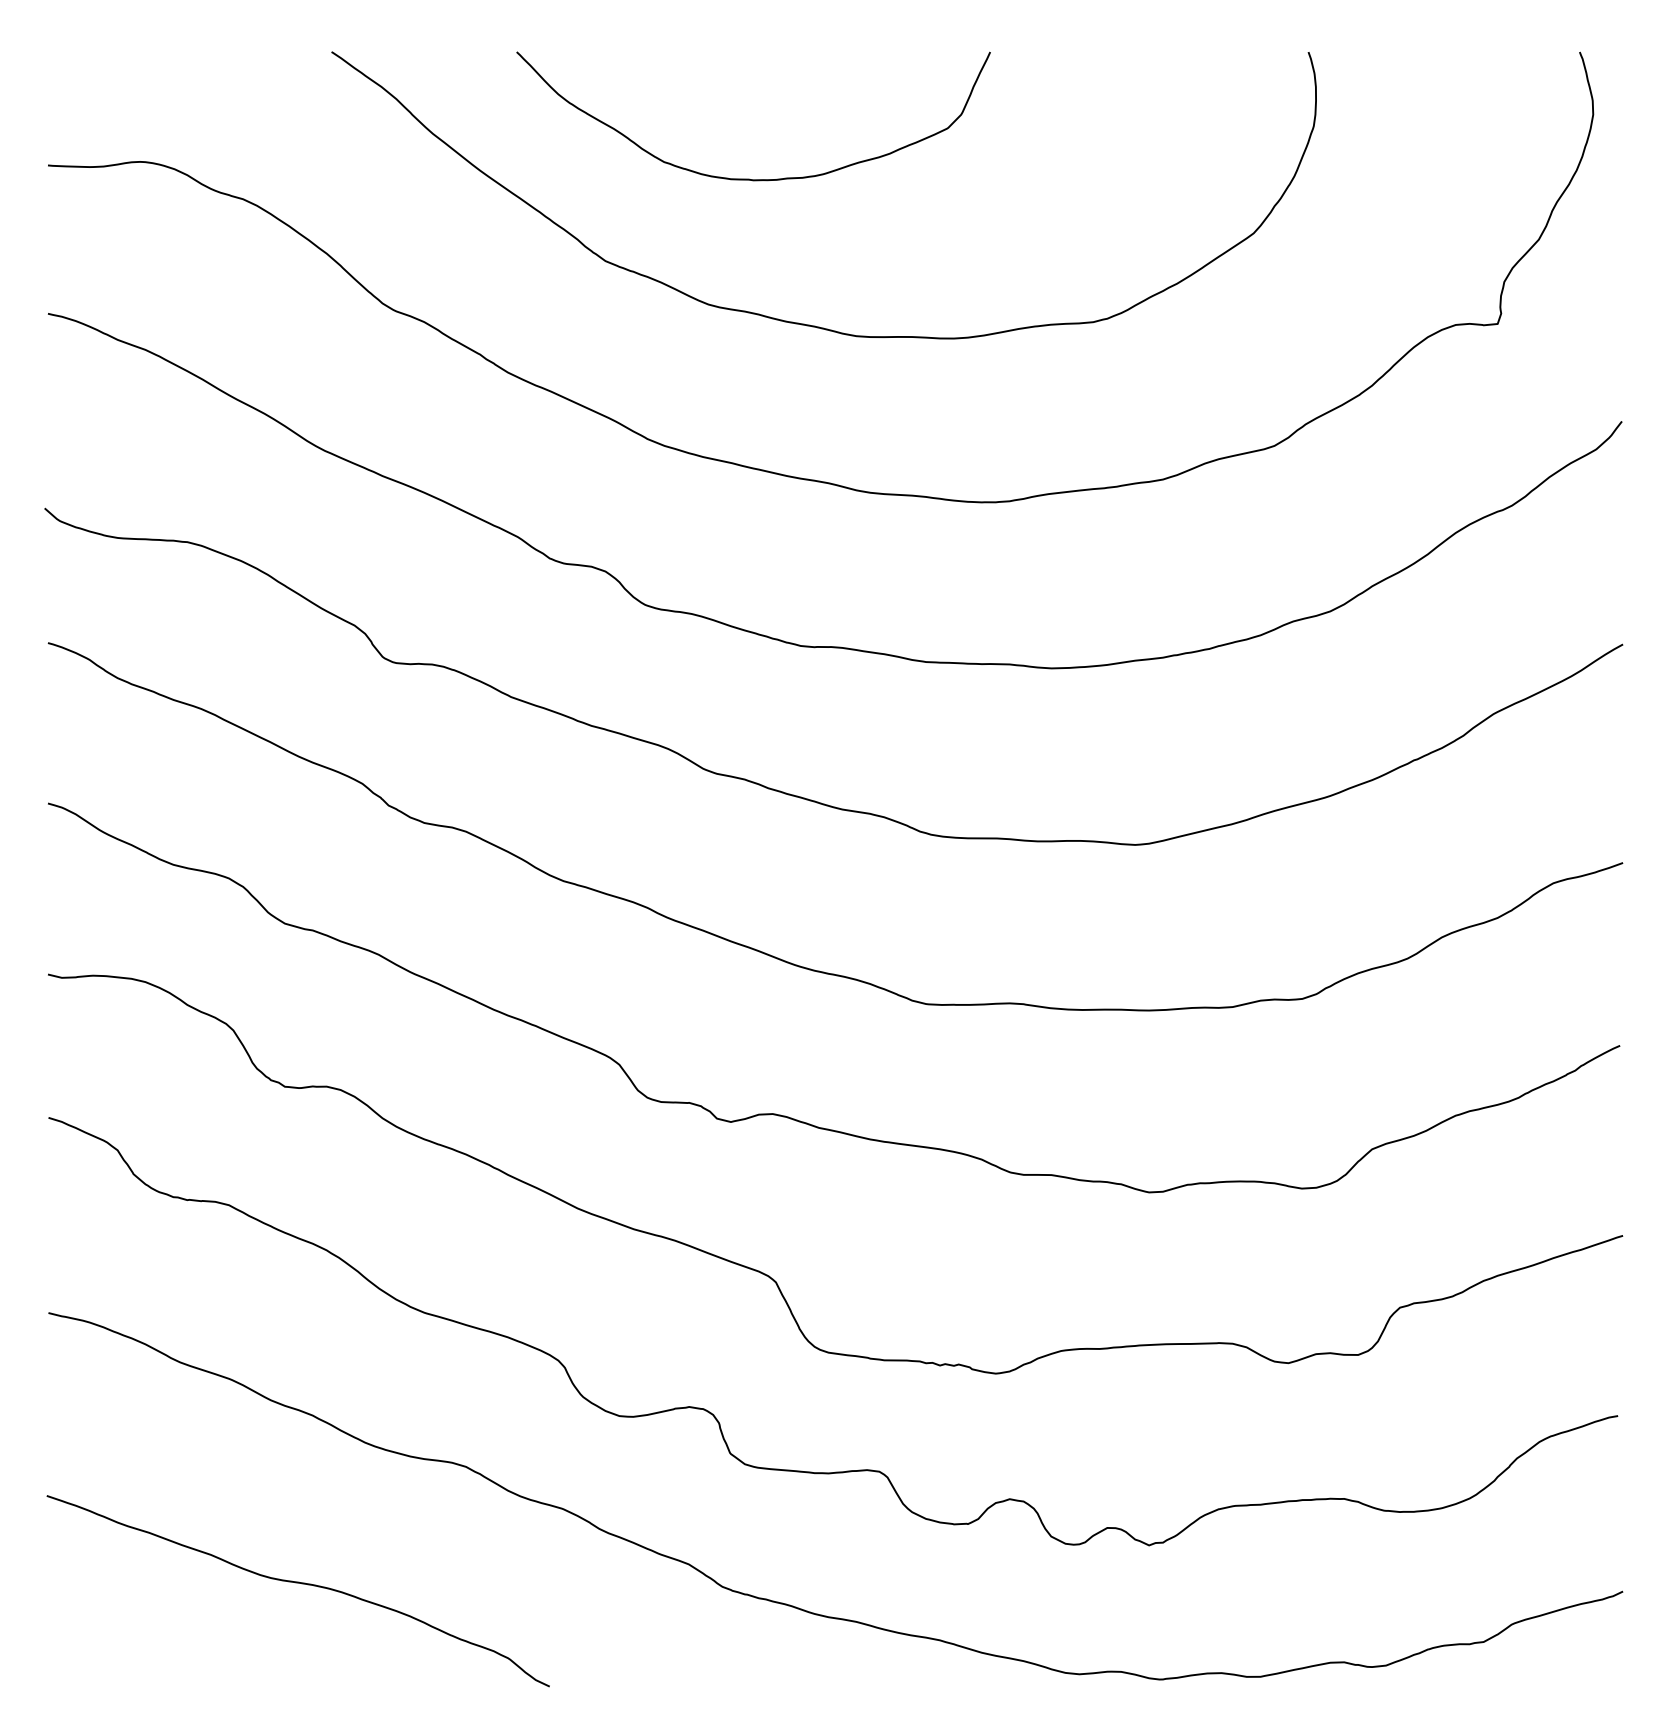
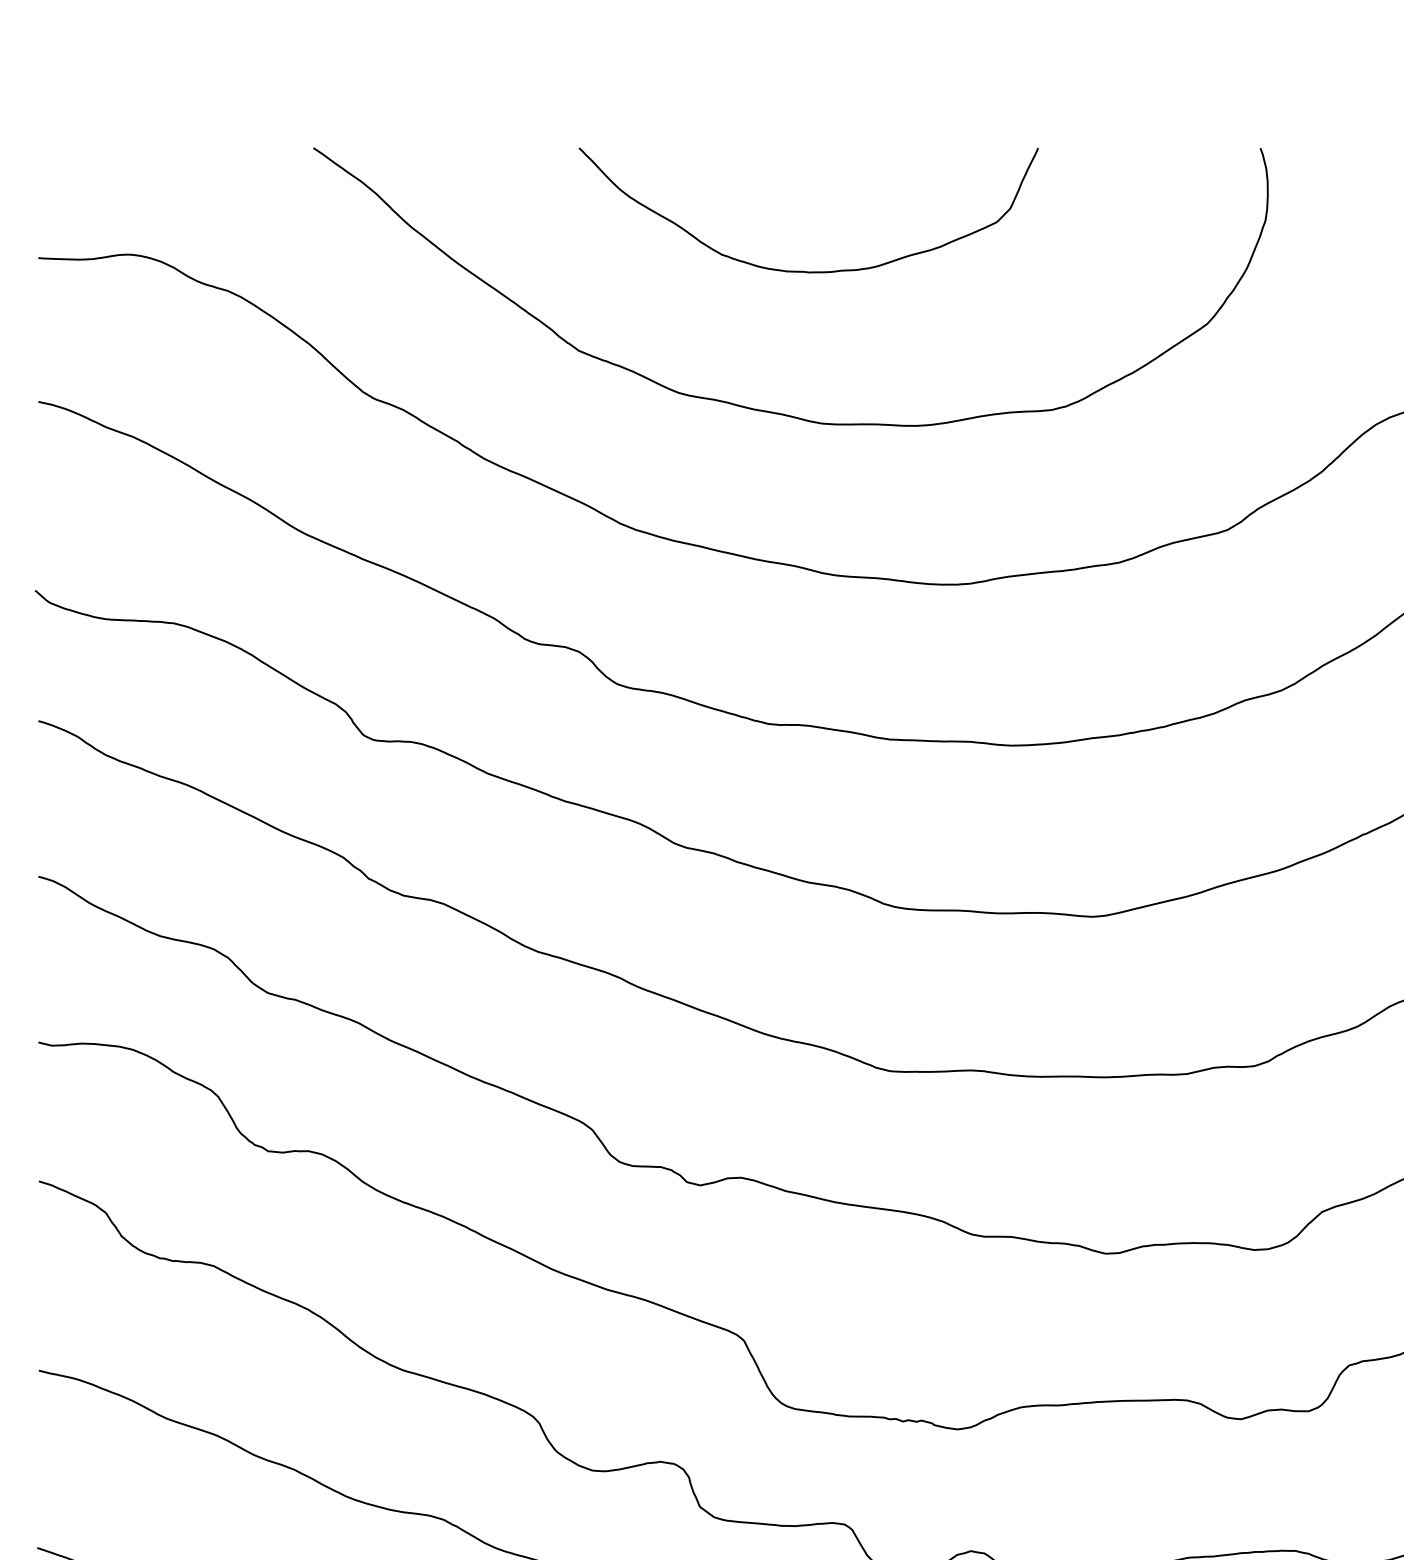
curve: (749, 178) -> (804, 270), moved

